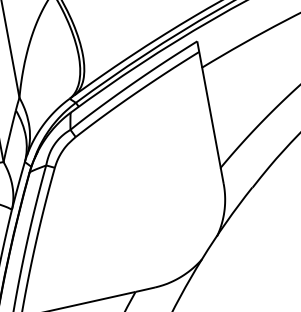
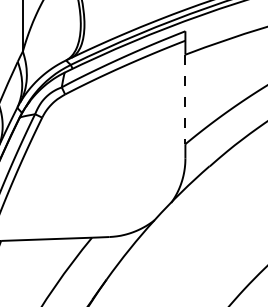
line: (211, 117) -> (185, 99), solid -> dashed

